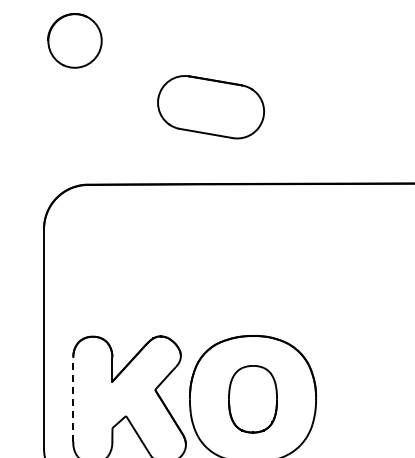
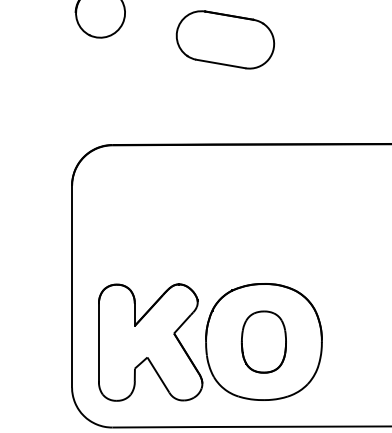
part: (211, 106) -> (225, 39), moved
line: (73, 399) -> (99, 342), dashed -> solid

